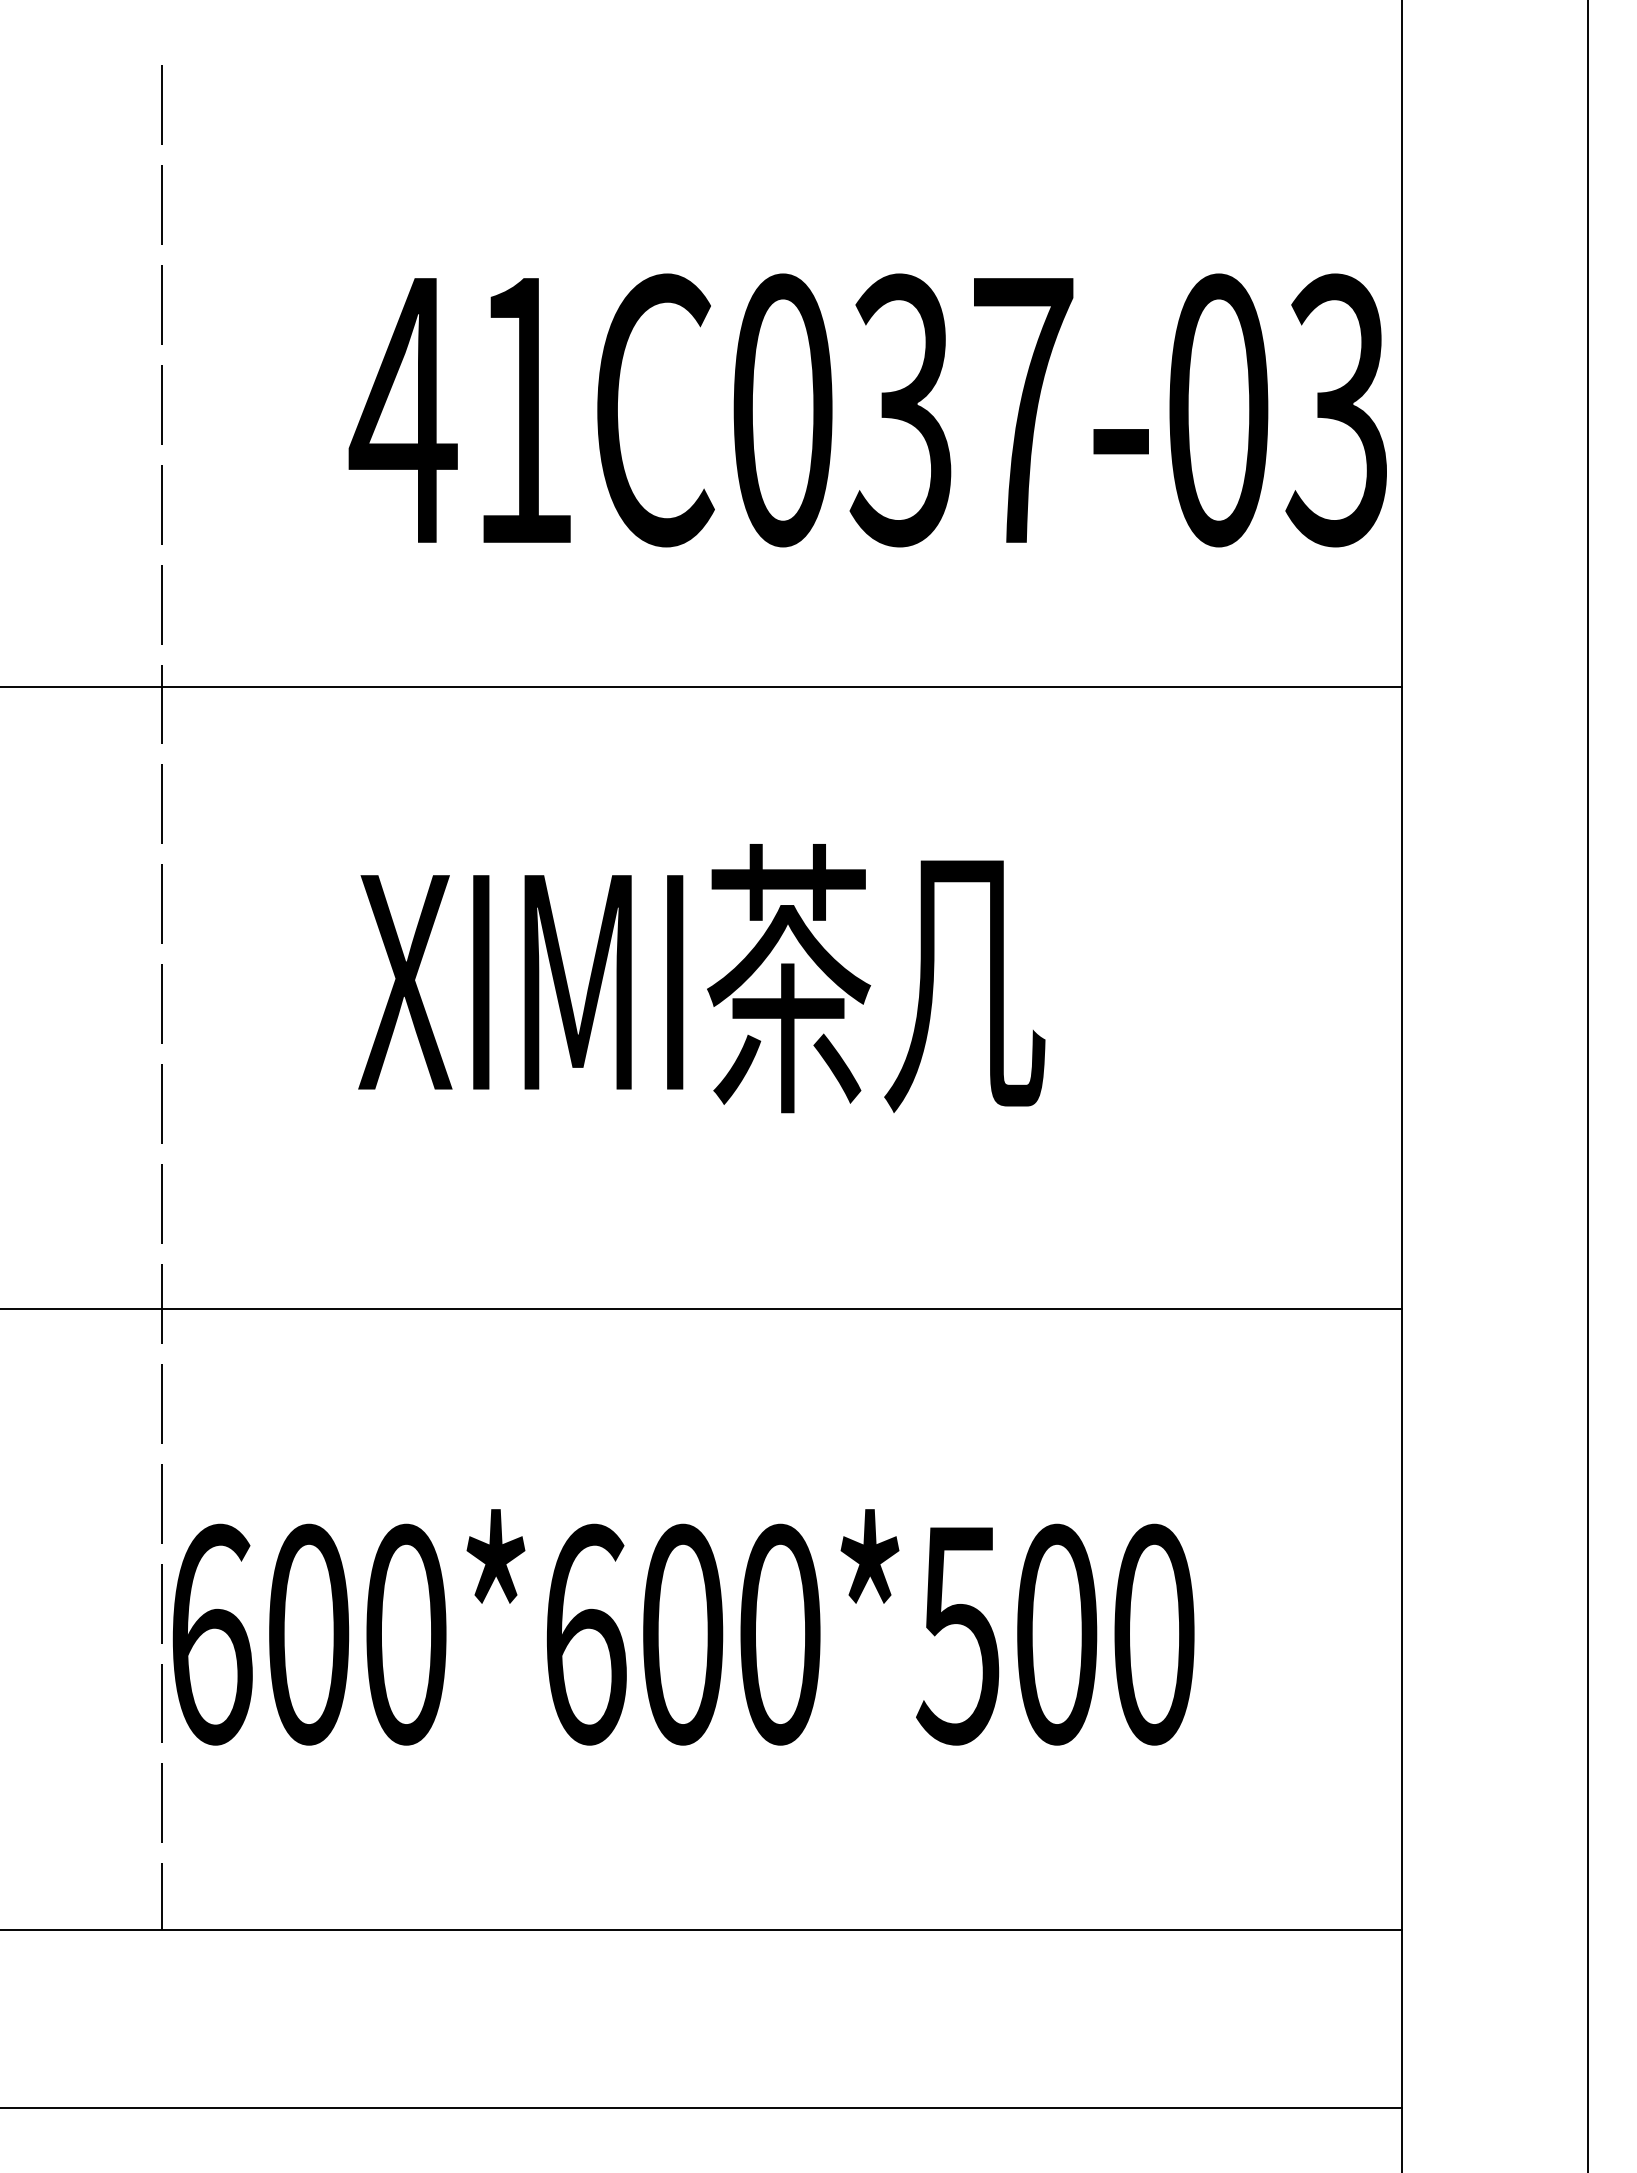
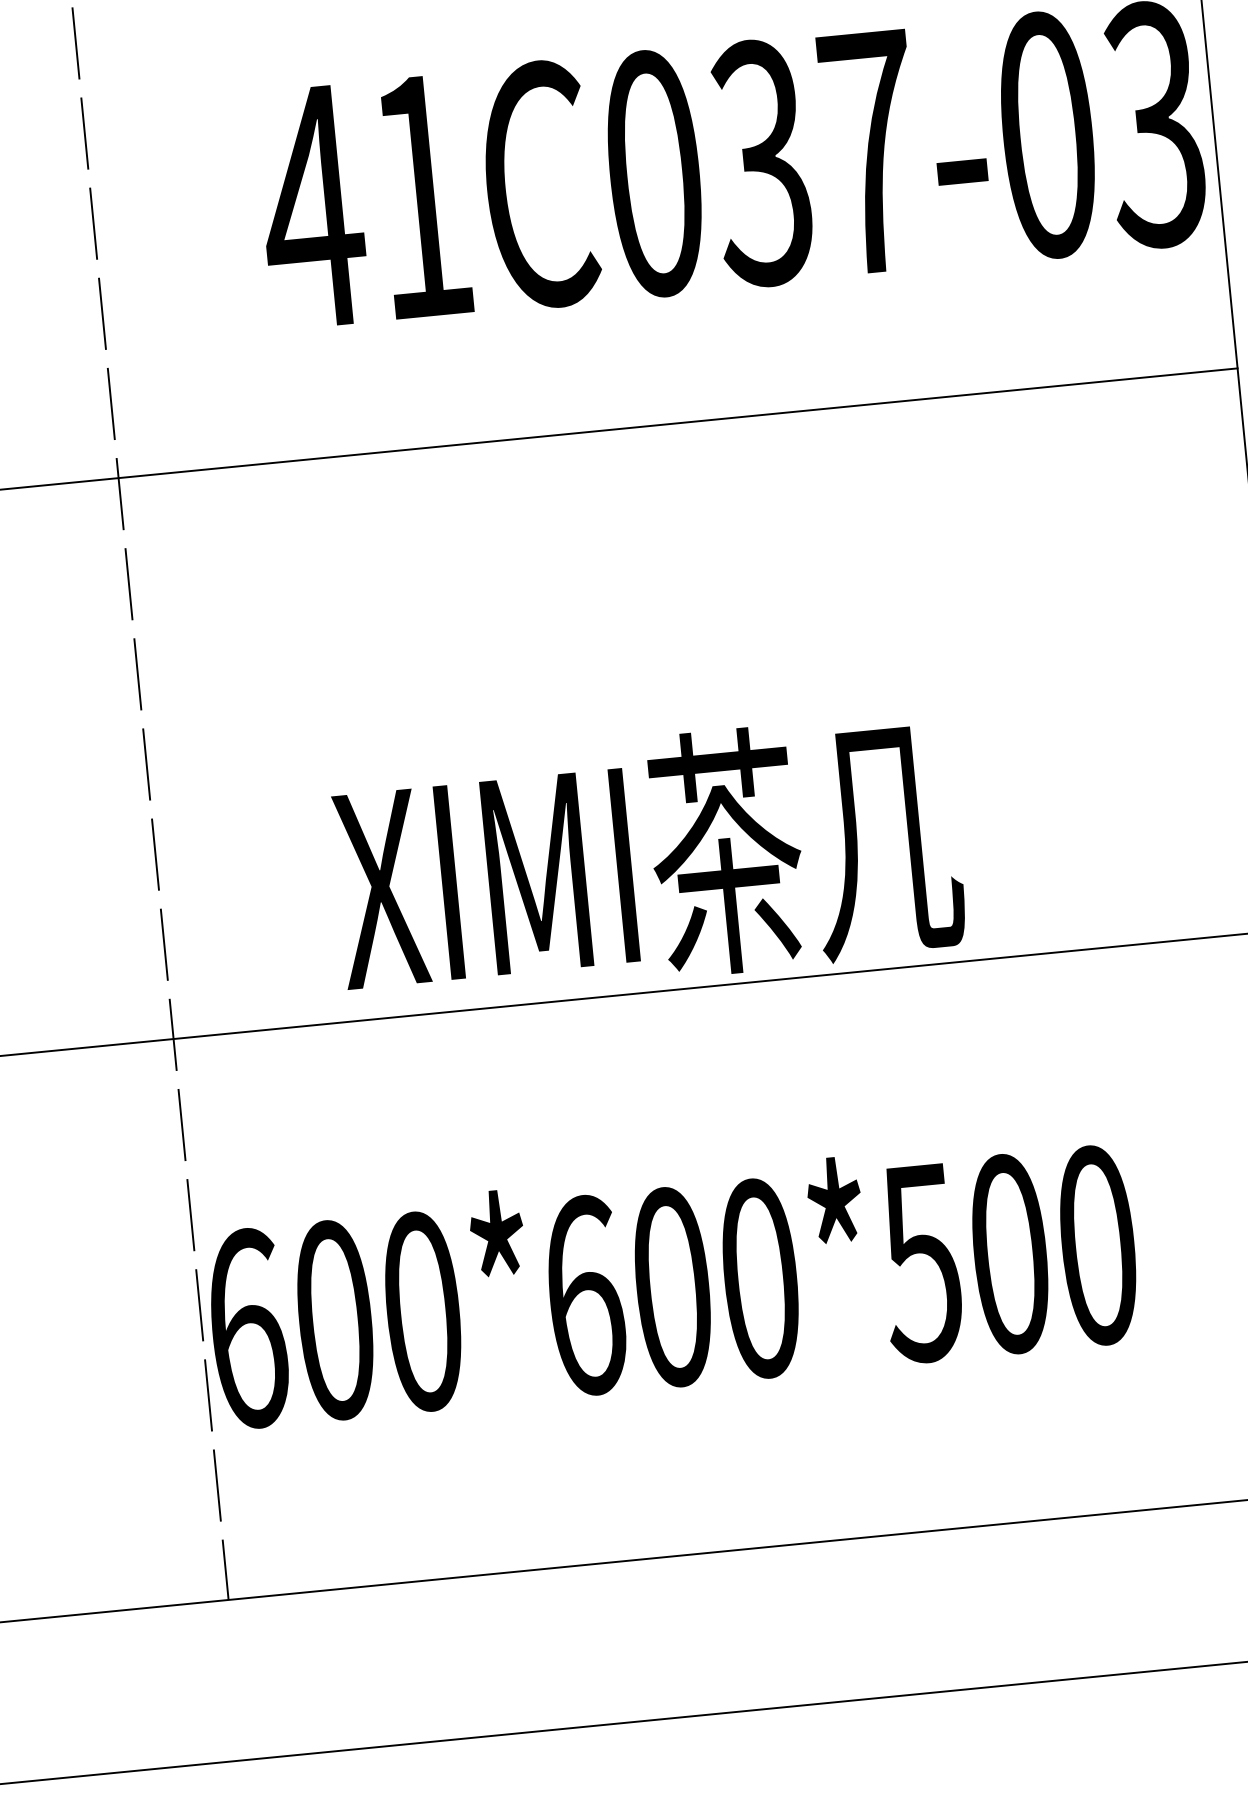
text: (701, 978) -> (647, 859), moved

